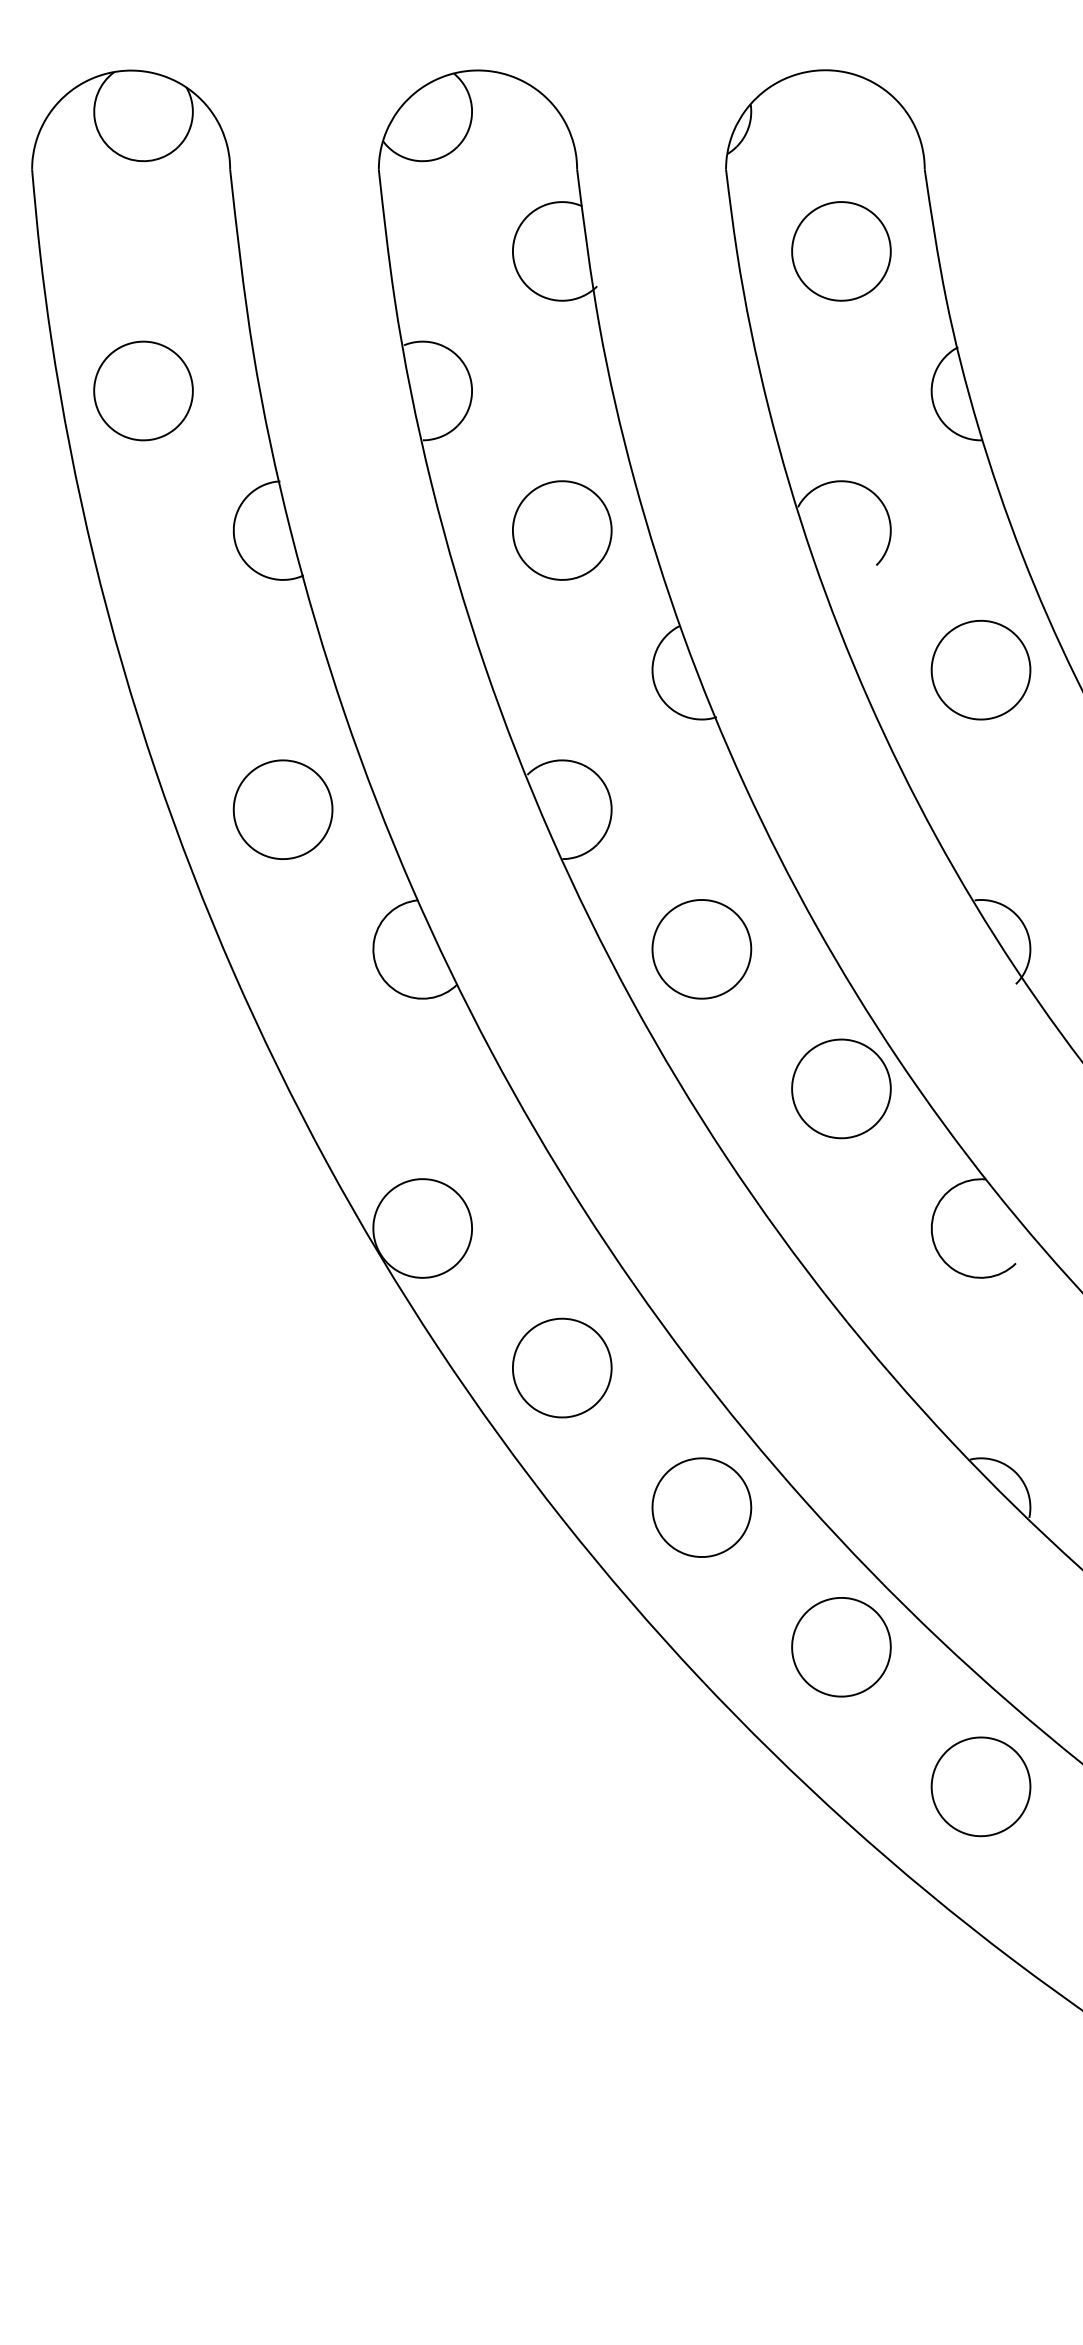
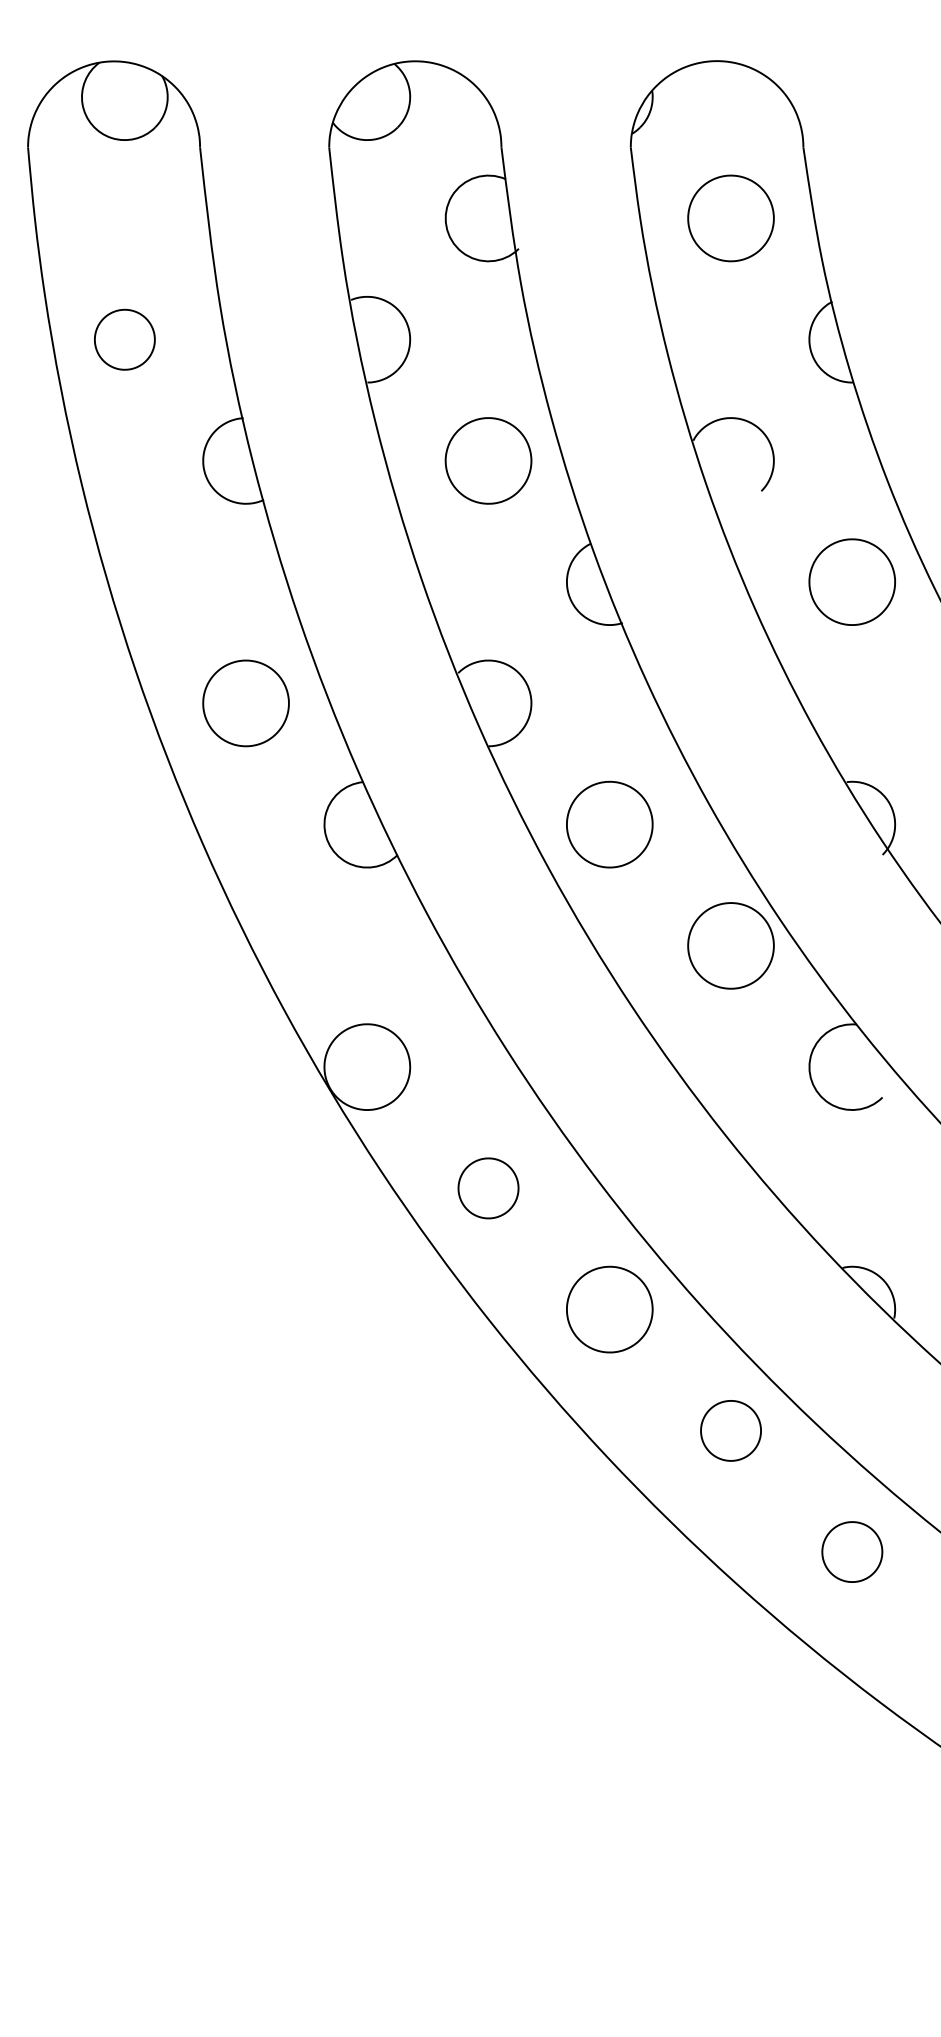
part: (143, 390) -> (124, 339), size x0.7
part: (562, 1368) -> (488, 1188), size x0.7
part: (840, 1646) -> (730, 1430), size x0.7
part: (981, 1786) -> (852, 1551), size x0.7

